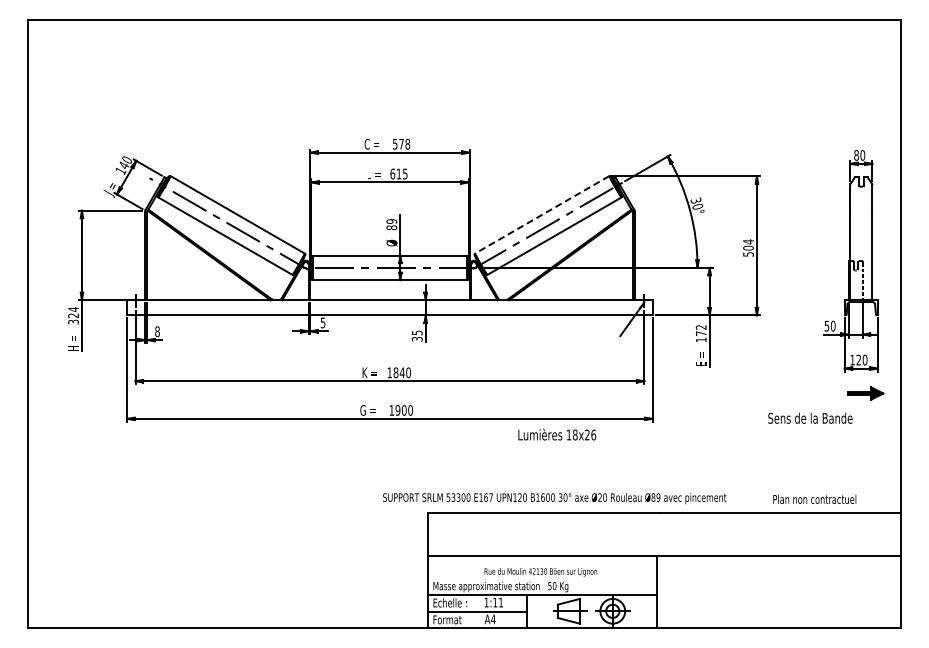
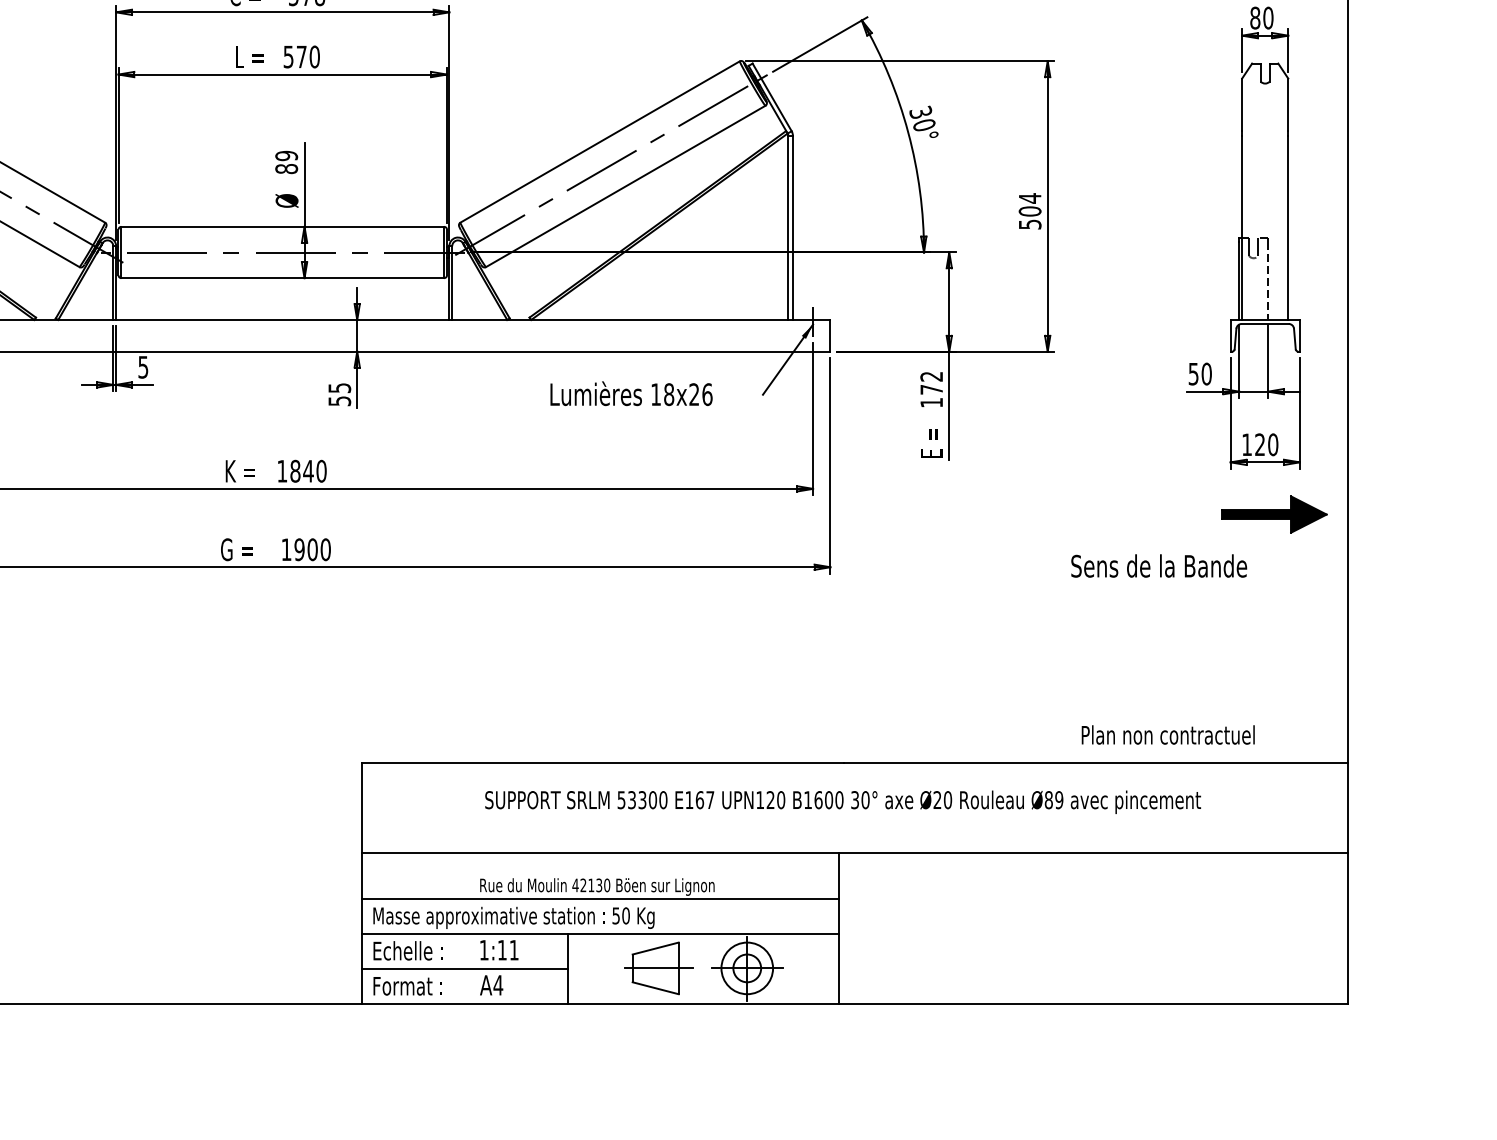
text: (398, 173) -> (300, 55), 615 -> 570
line: (541, 215) -> (598, 143), dashed -> solid
text: (416, 339) -> (338, 401), 35 -> 55
part: (865, 393) -> (1273, 514), size x1.43
text: (557, 434) -> (632, 393), moved
text: (554, 498) -> (842, 802), moved
line: (541, 578) -> (598, 900), added

